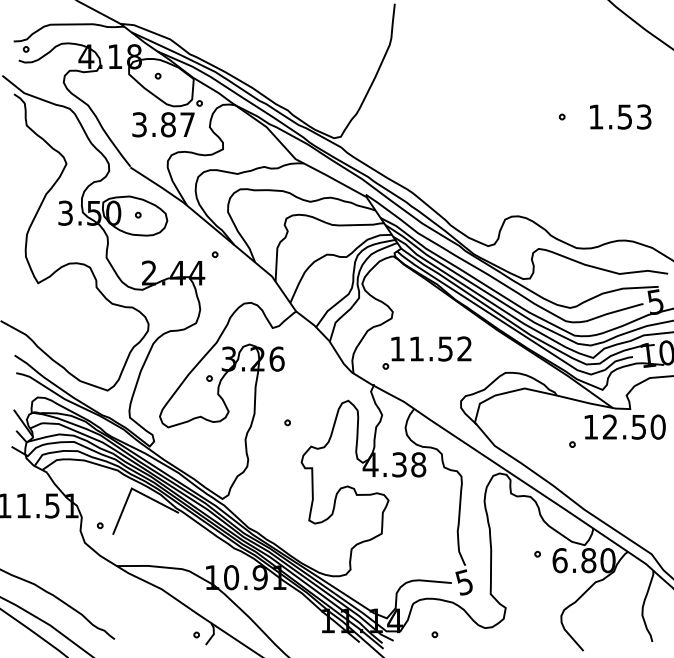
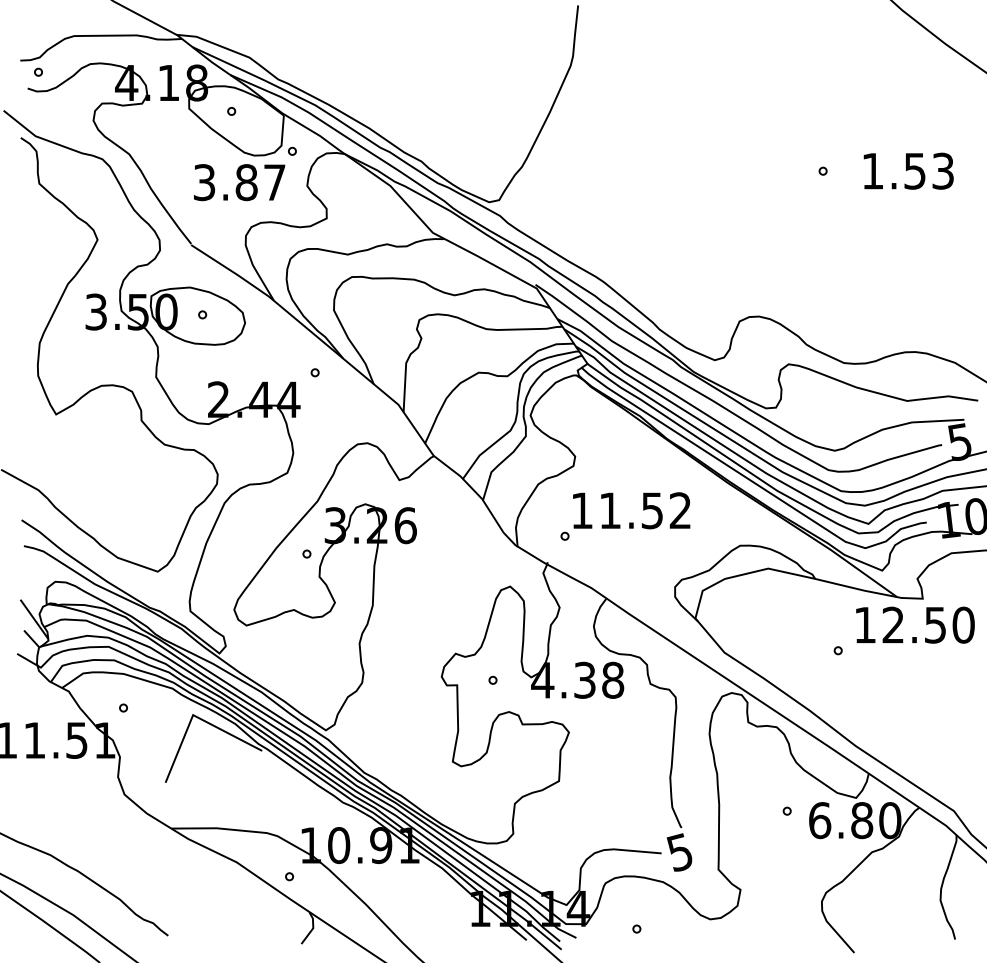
part: (287, 422) -> (492, 679), moved
part: (100, 525) -> (123, 707), moved
part: (196, 634) -> (289, 875), moved

